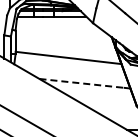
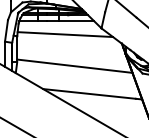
line: (59, 28) -> (65, 34), added
line: (82, 83) -> (90, 94), dashed -> solid

